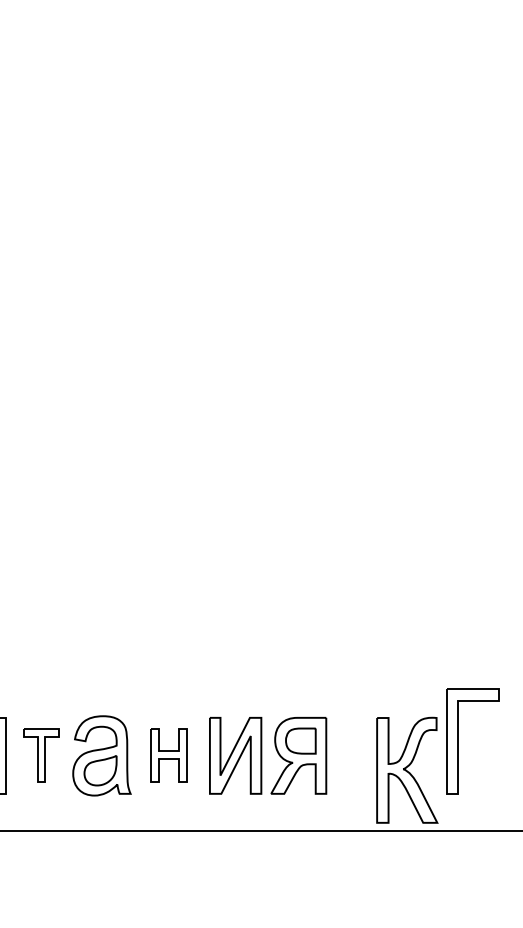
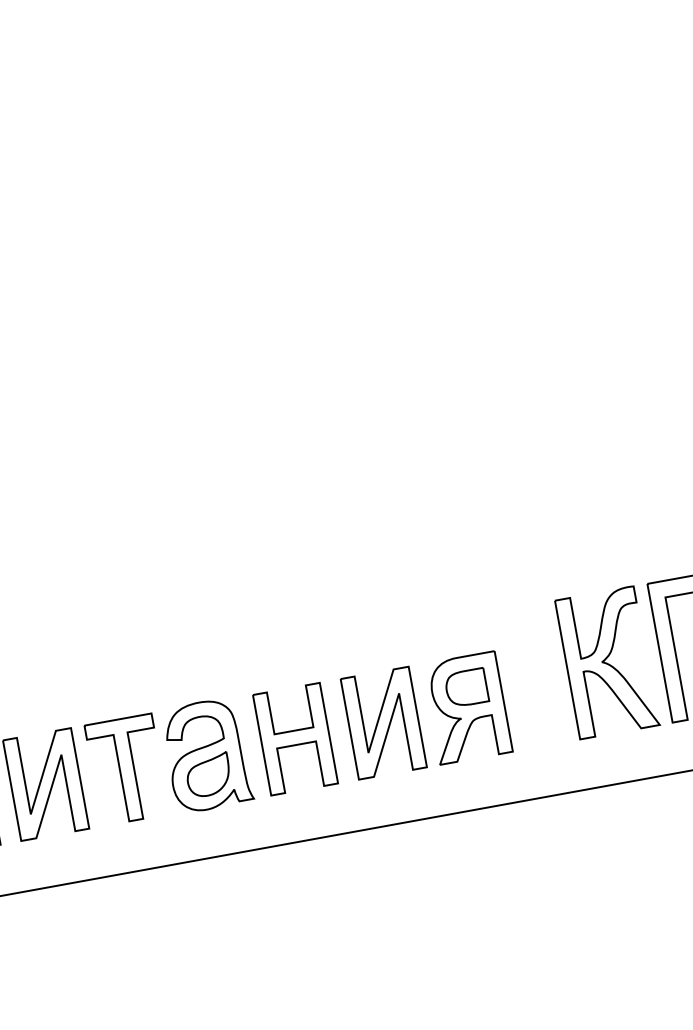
part: (41, 755) -> (126, 769), size x1.43
part: (168, 755) -> (294, 738), size x1.43
part: (407, 769) -> (607, 661), moved

